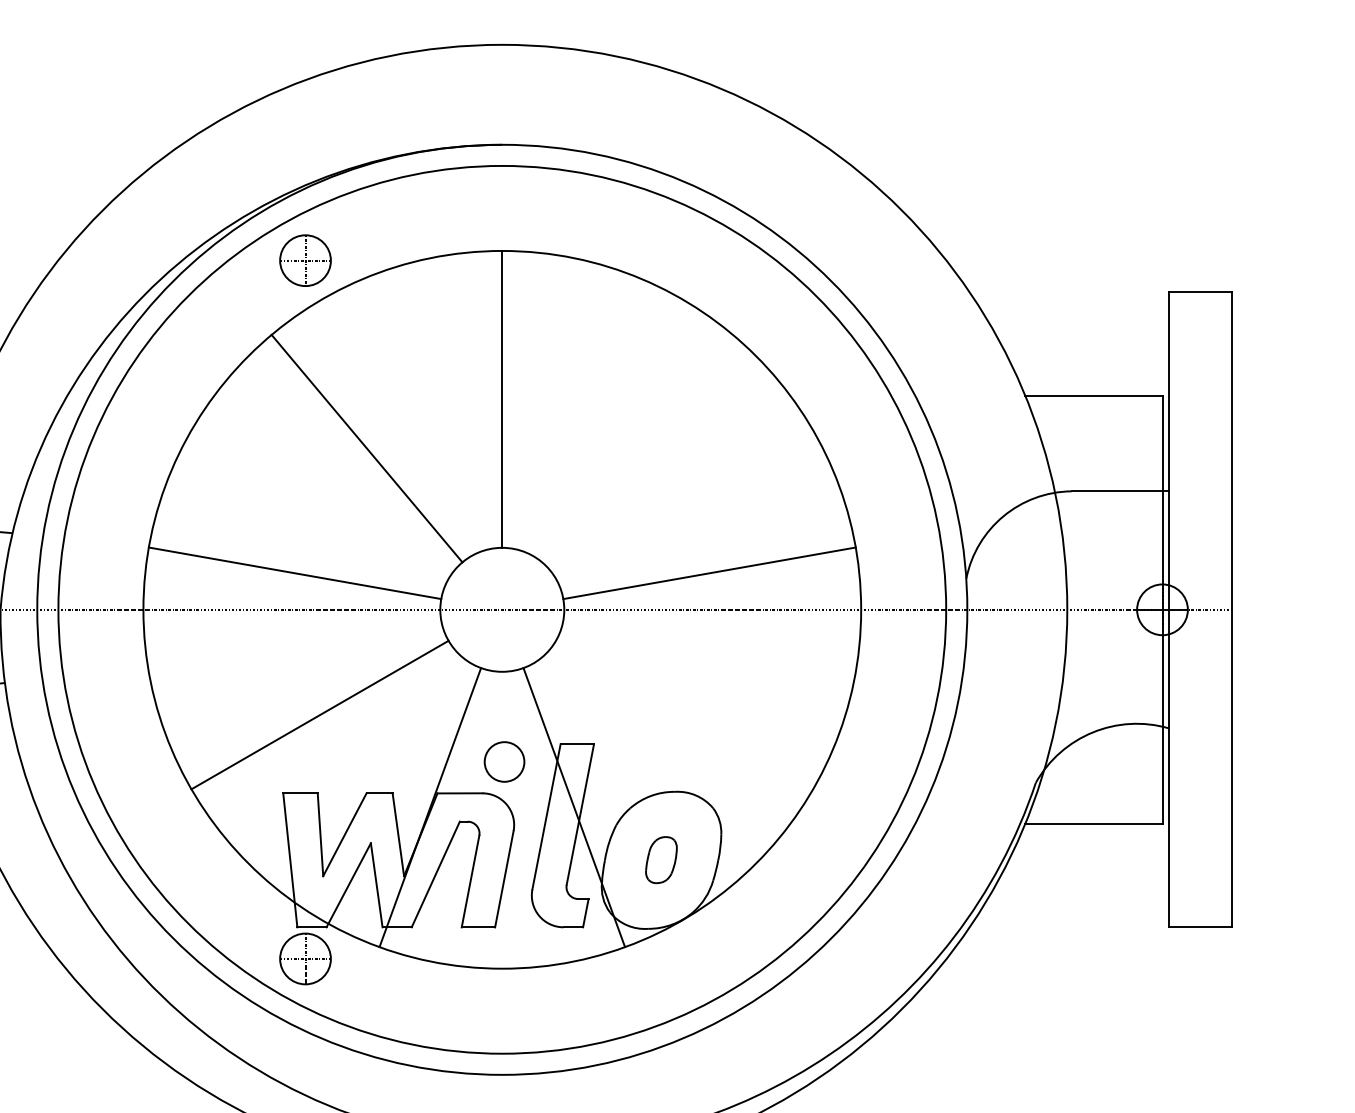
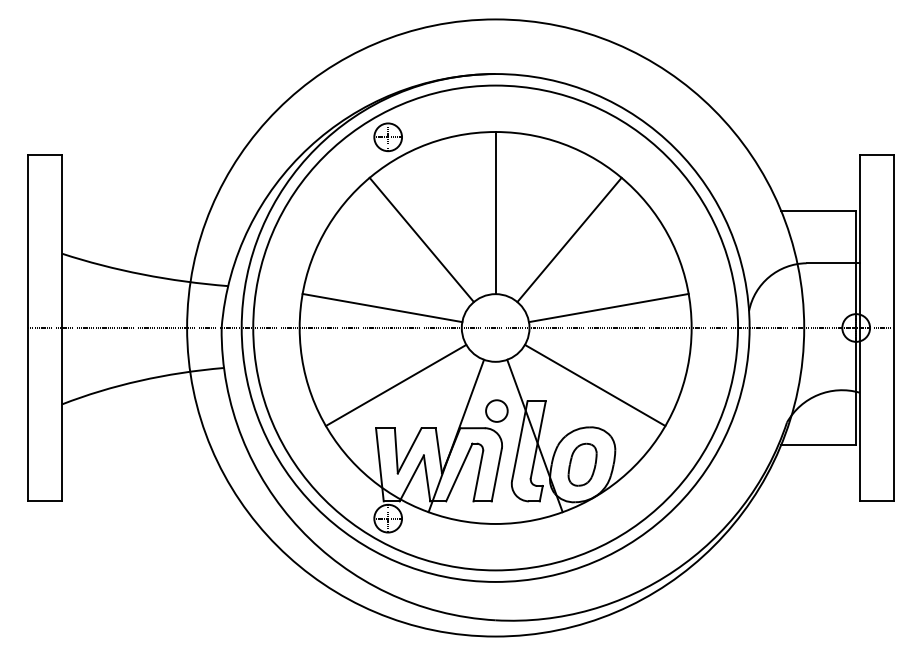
line: (637, 447) -> (569, 239), added
line: (683, 715) -> (594, 385), added
part: (661, 859) -> (582, 464), size x1.67

